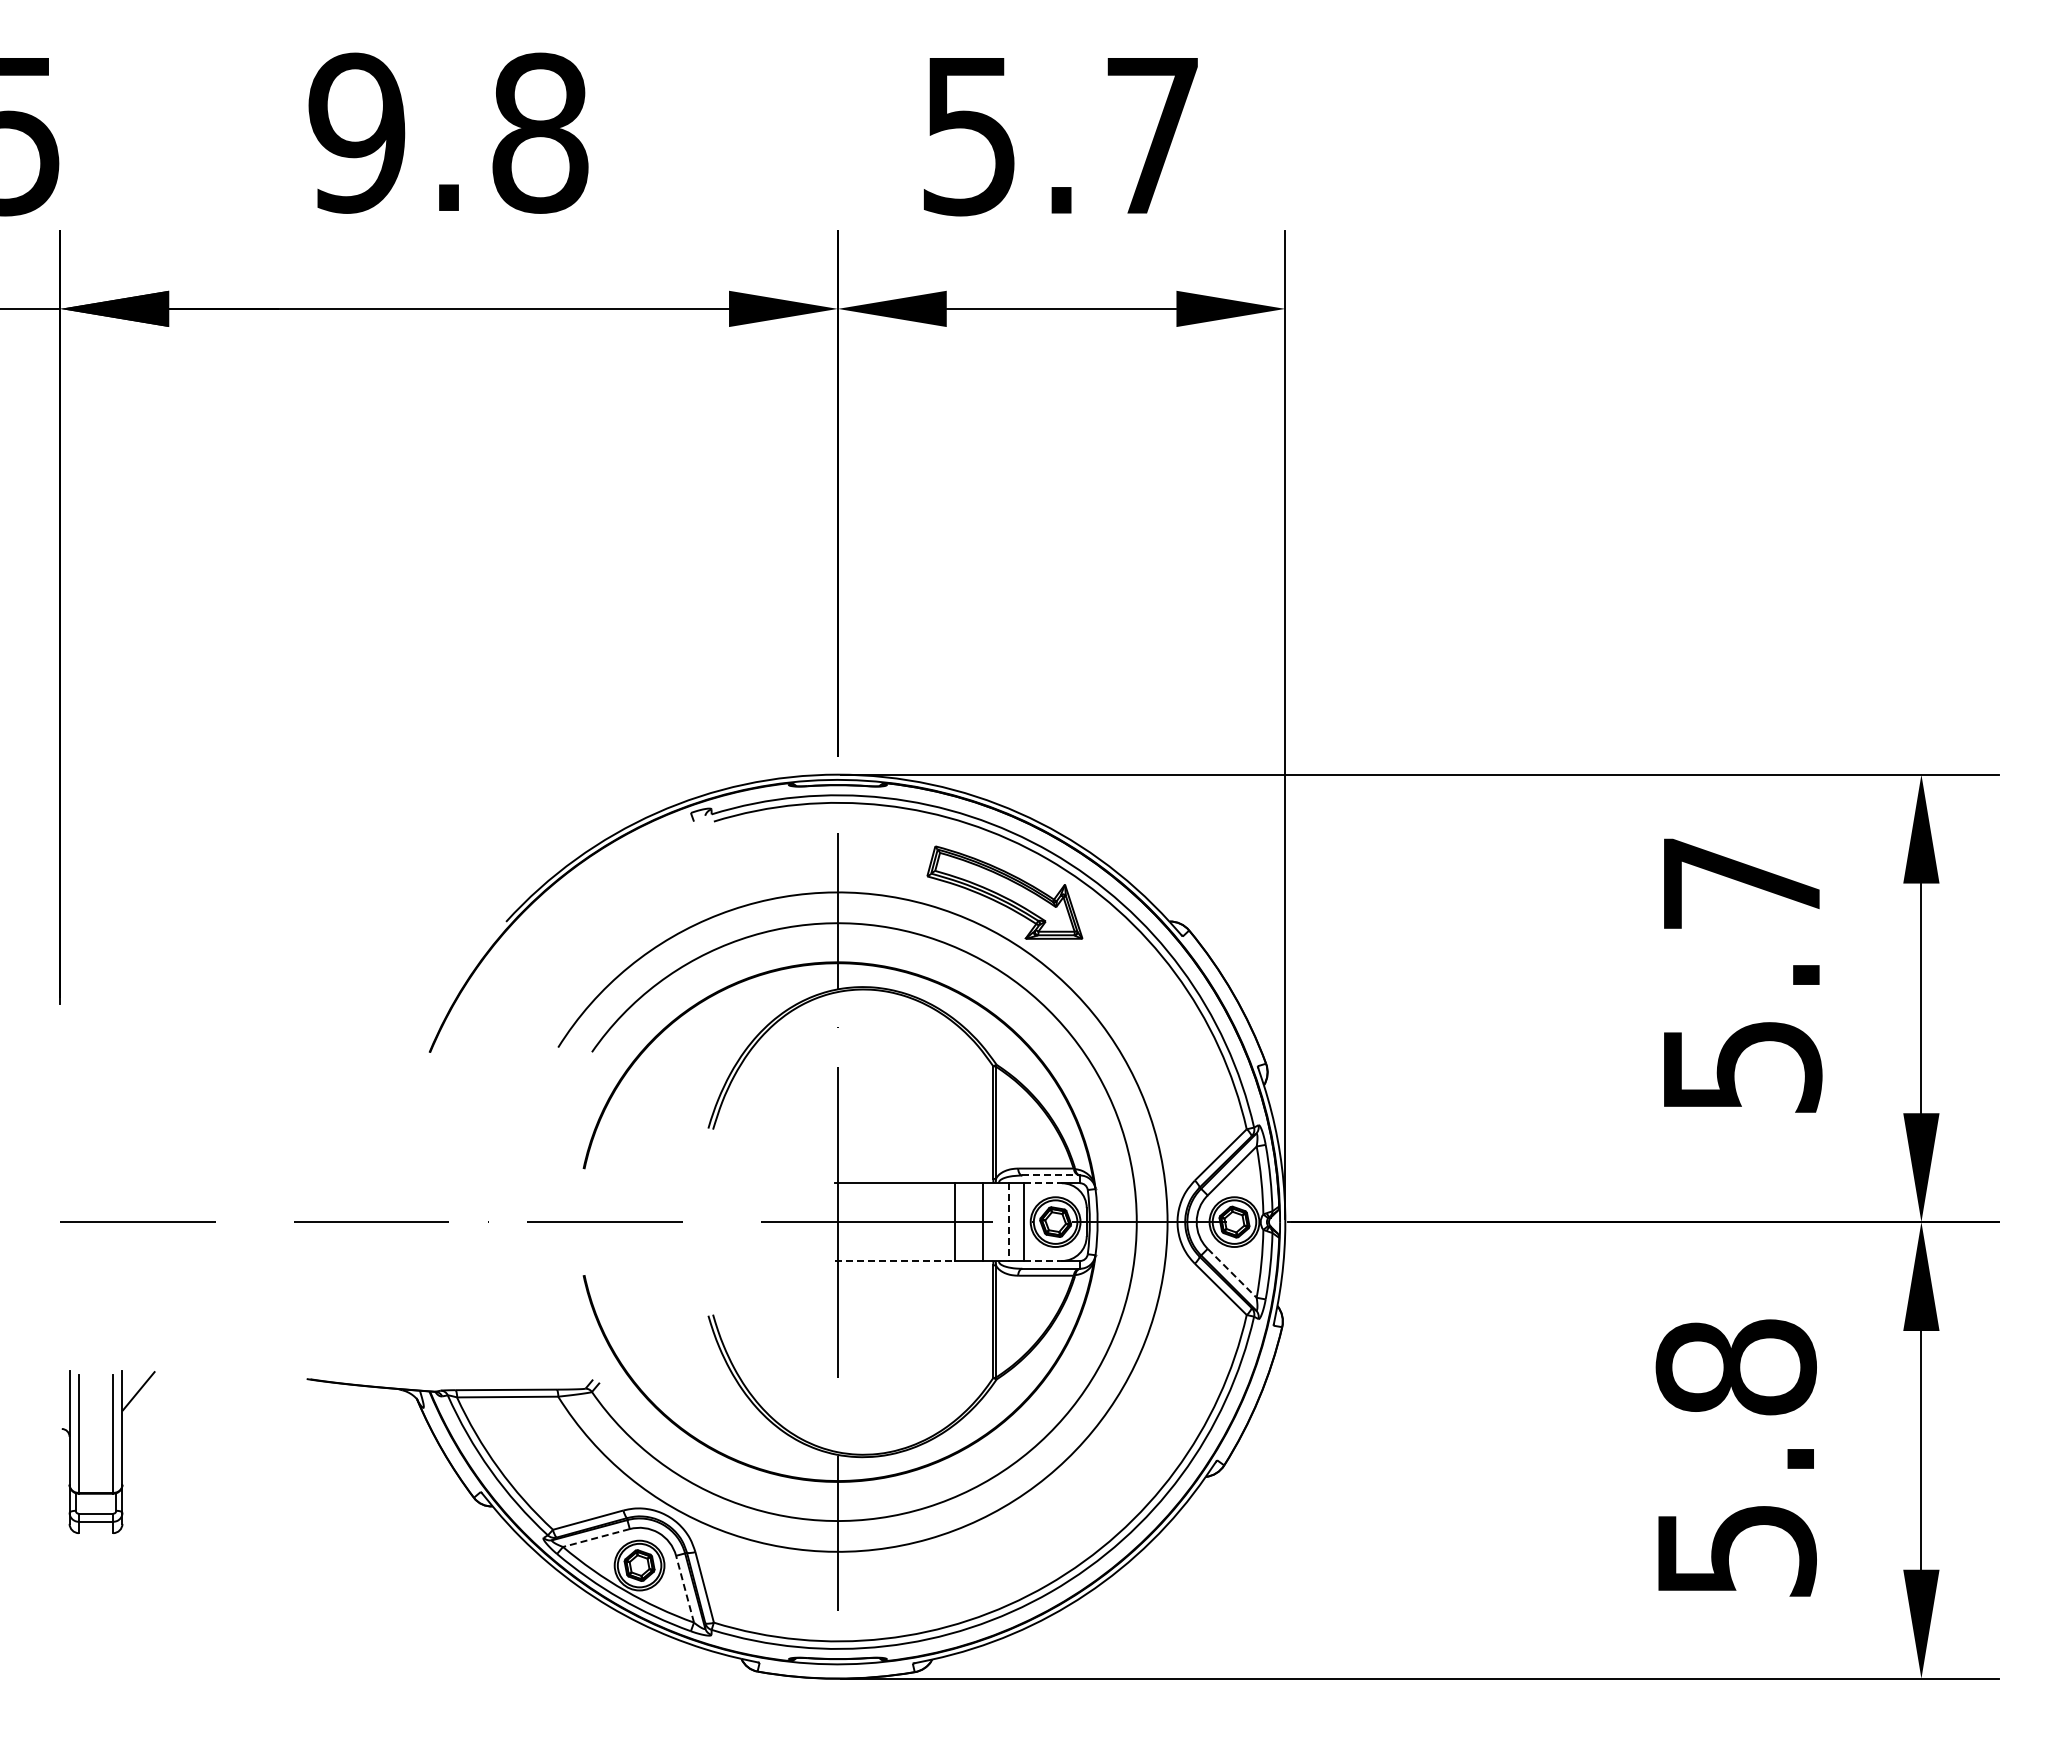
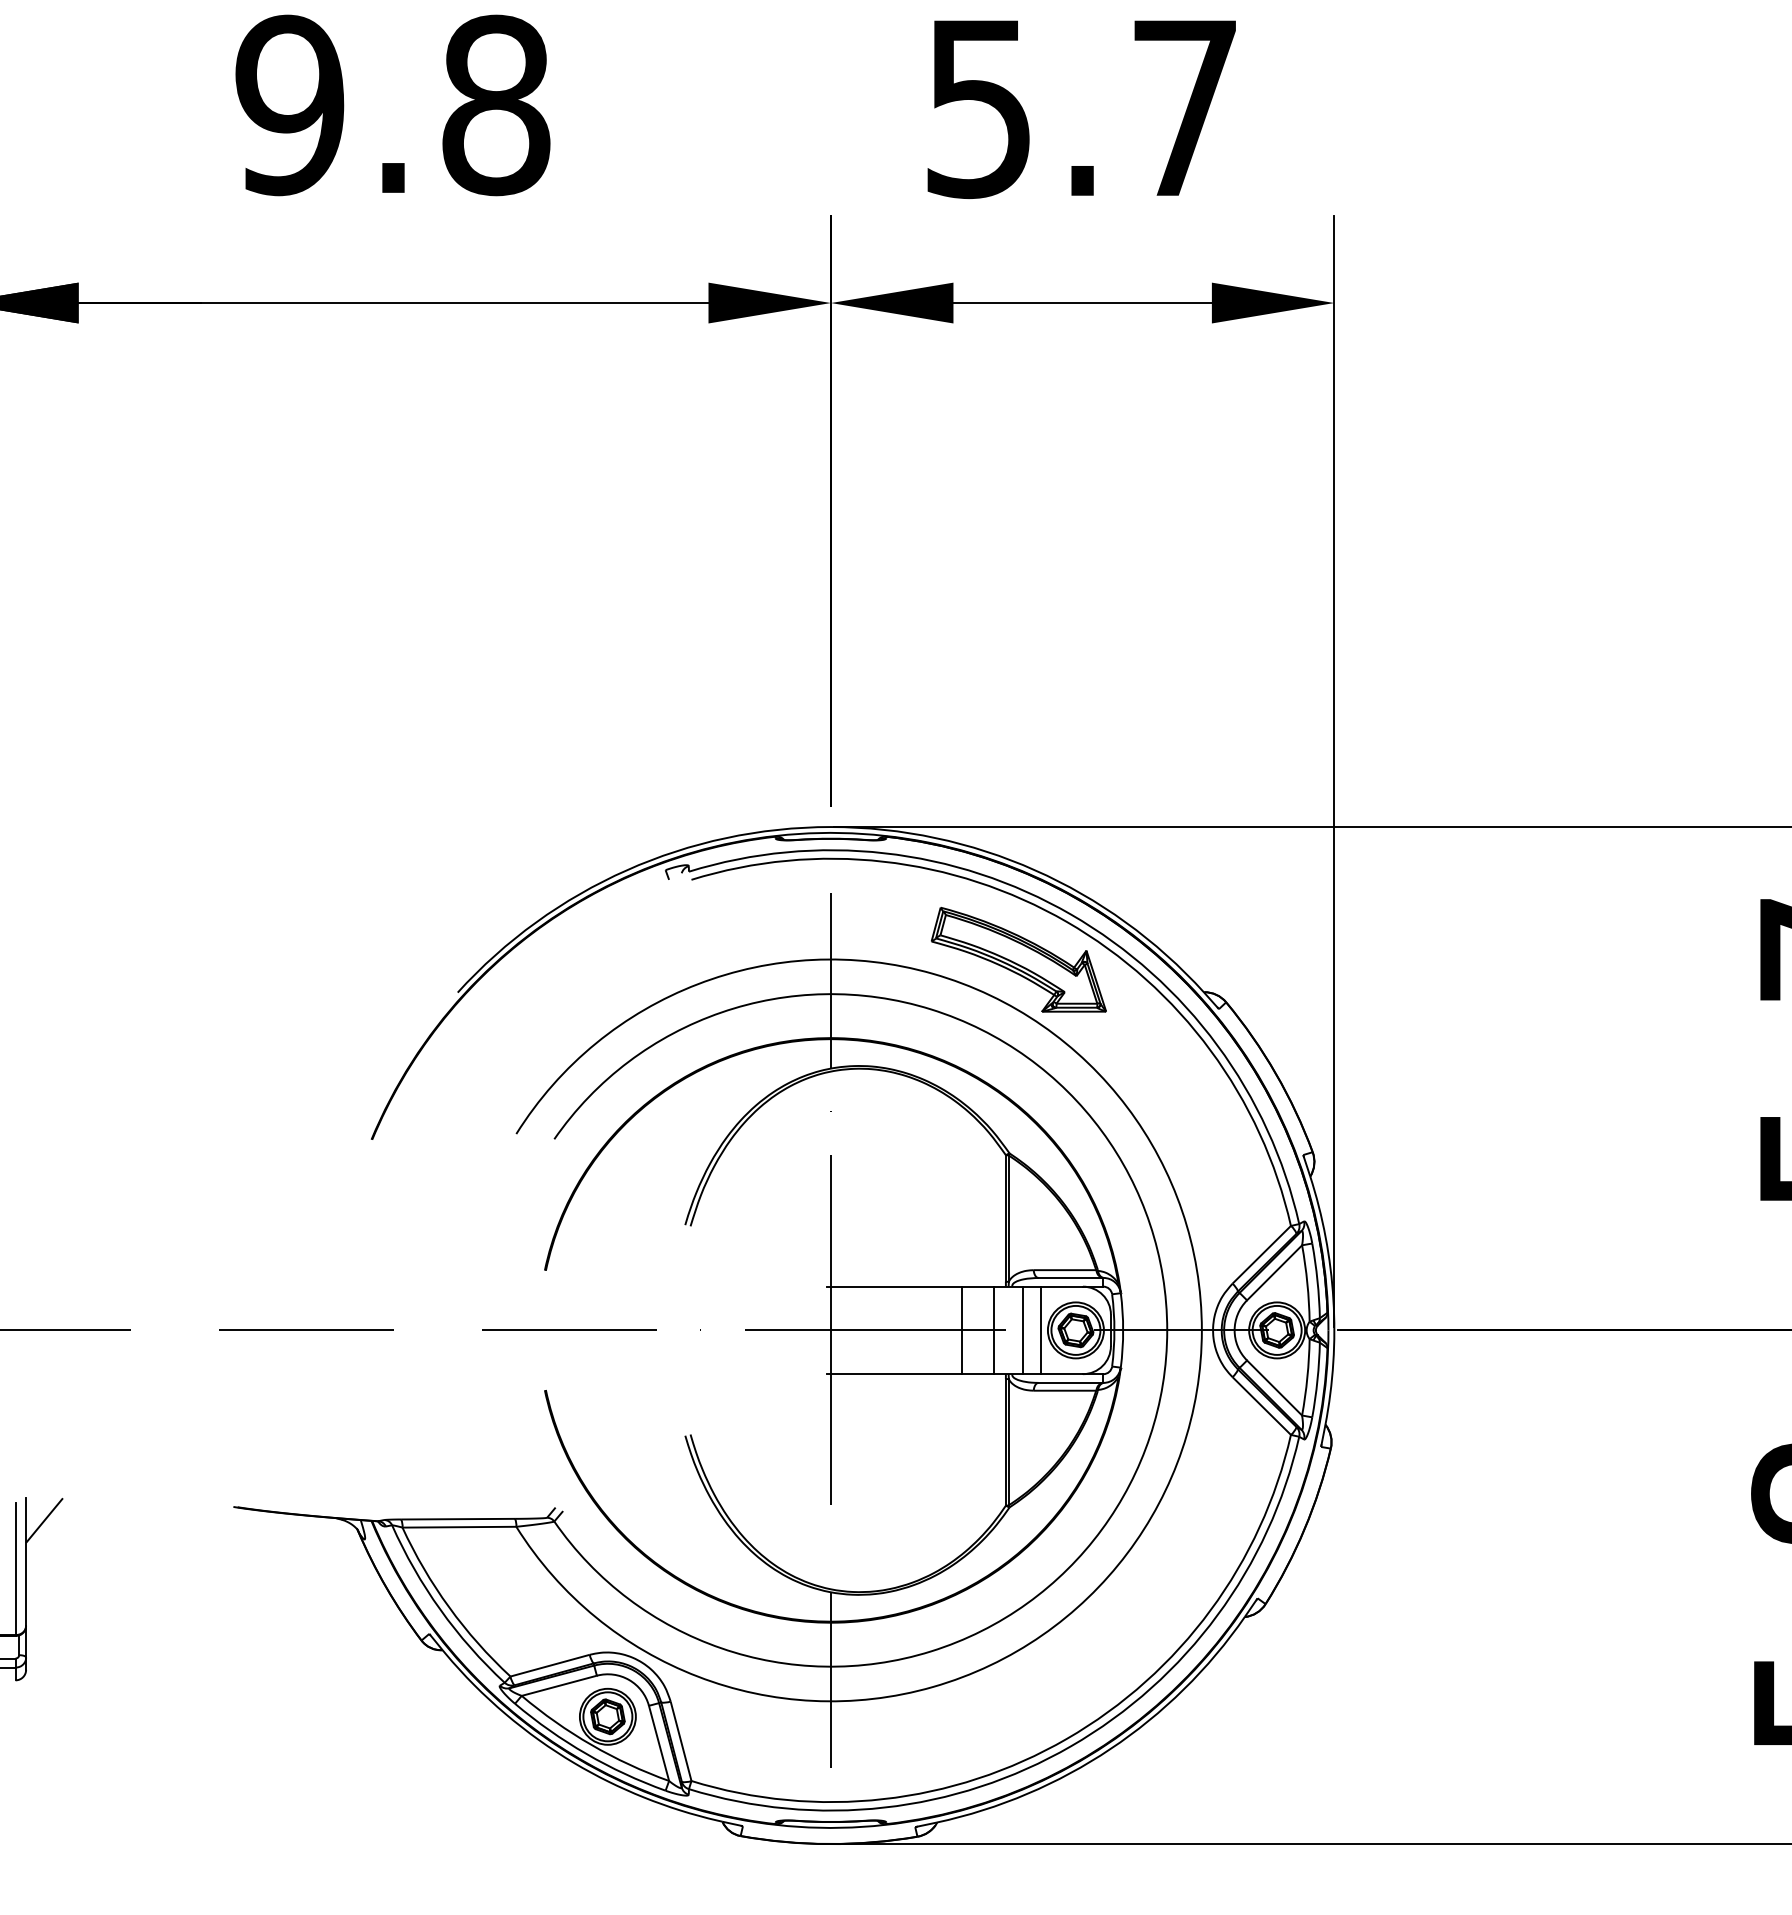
line: (1051, 1175) -> (1071, 1277), dashed -> solid
line: (1043, 1183) -> (1062, 1286), dashed -> solid
line: (1008, 1222) -> (1022, 1330), dashed -> solid
line: (895, 1261) -> (895, 1374), dashed -> solid
line: (1043, 1261) -> (1062, 1374), dashed -> solid
line: (1232, 1273) -> (1274, 1388), dashed -> solid
line: (596, 1538) -> (559, 1686), dashed -> solid
line: (685, 1589) -> (659, 1743), dashed -> solid

